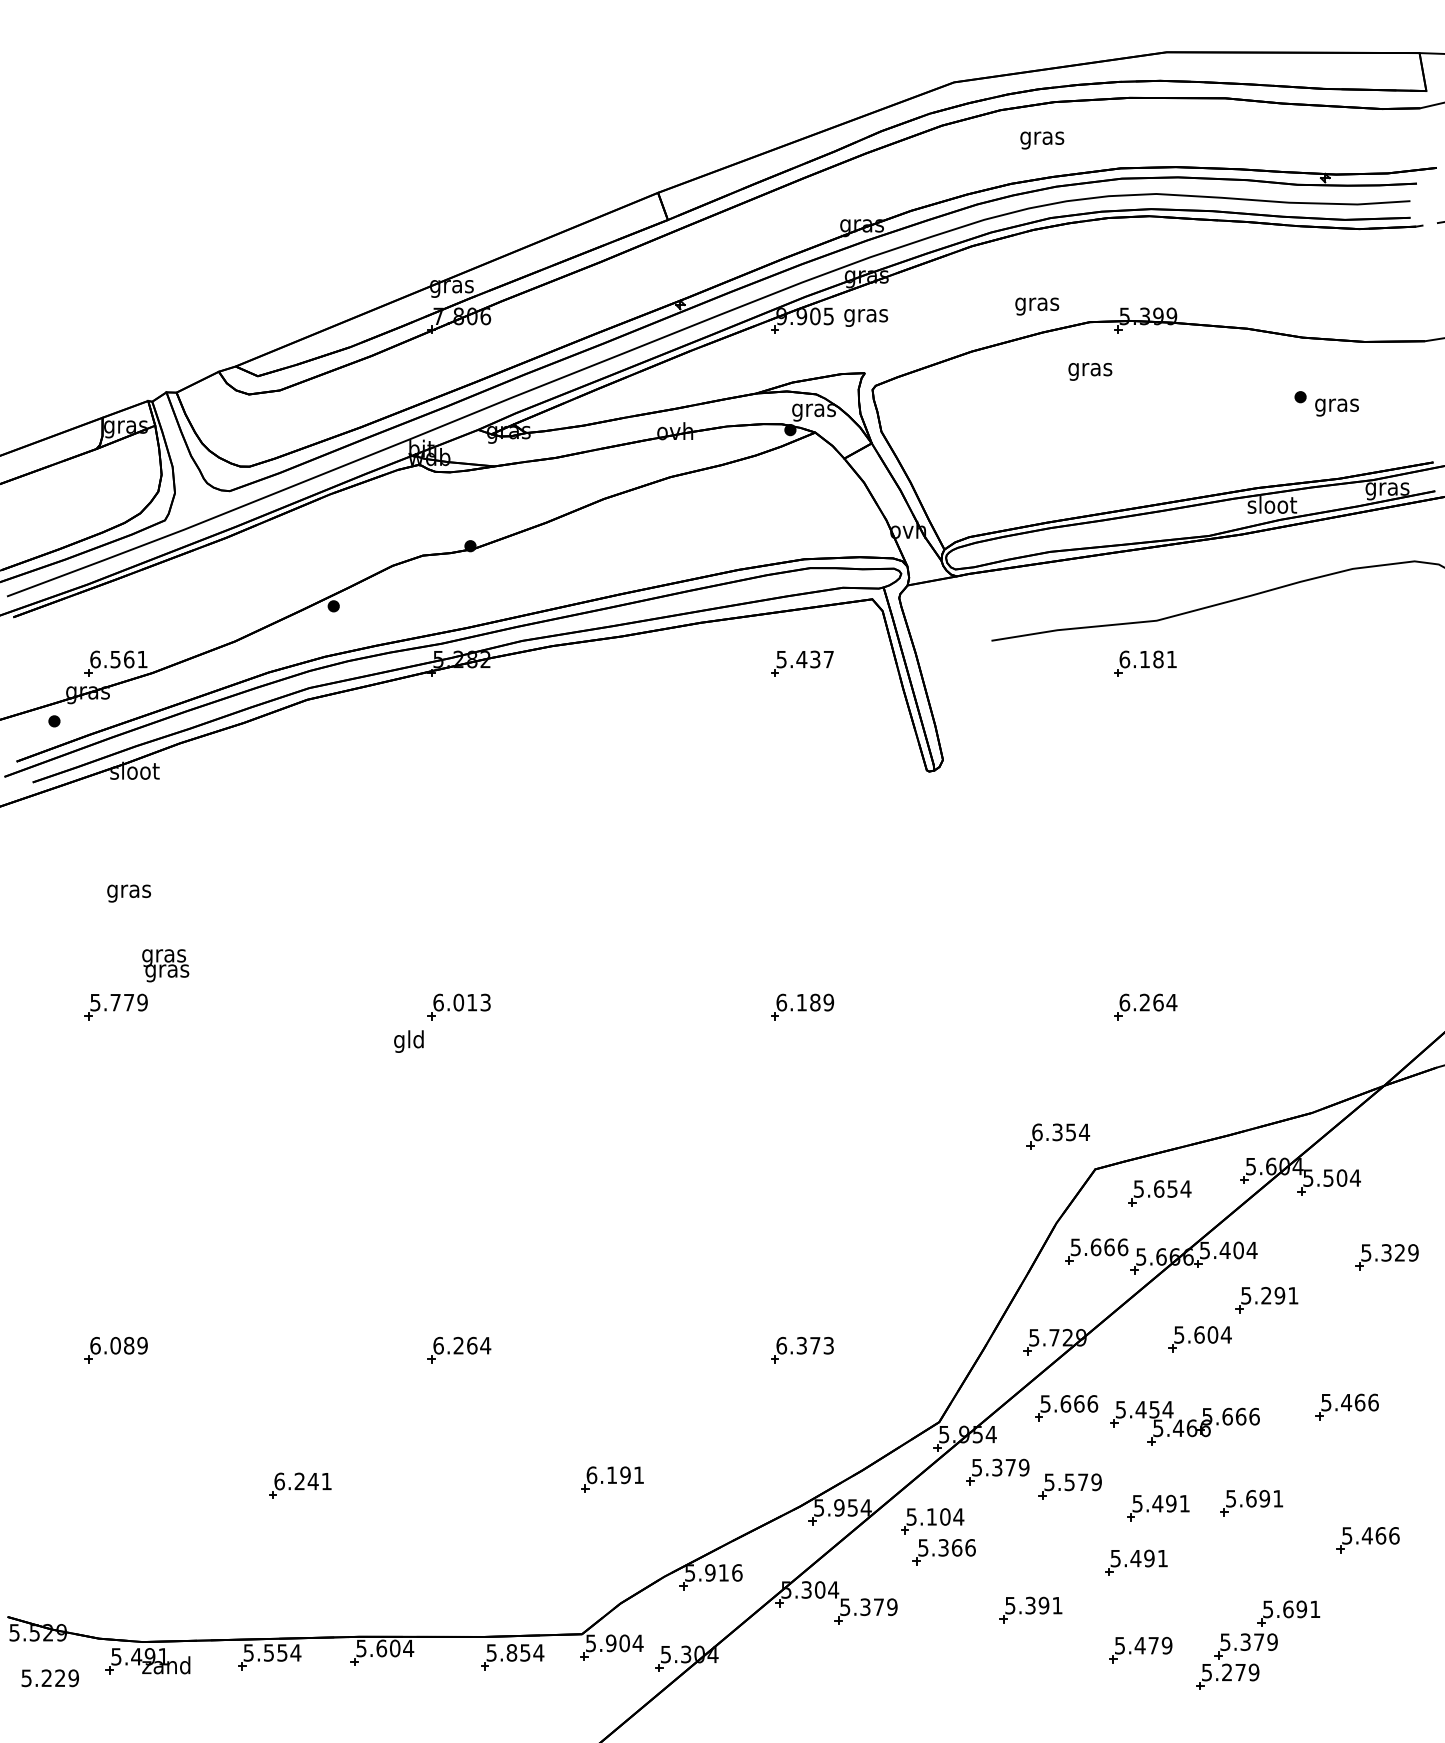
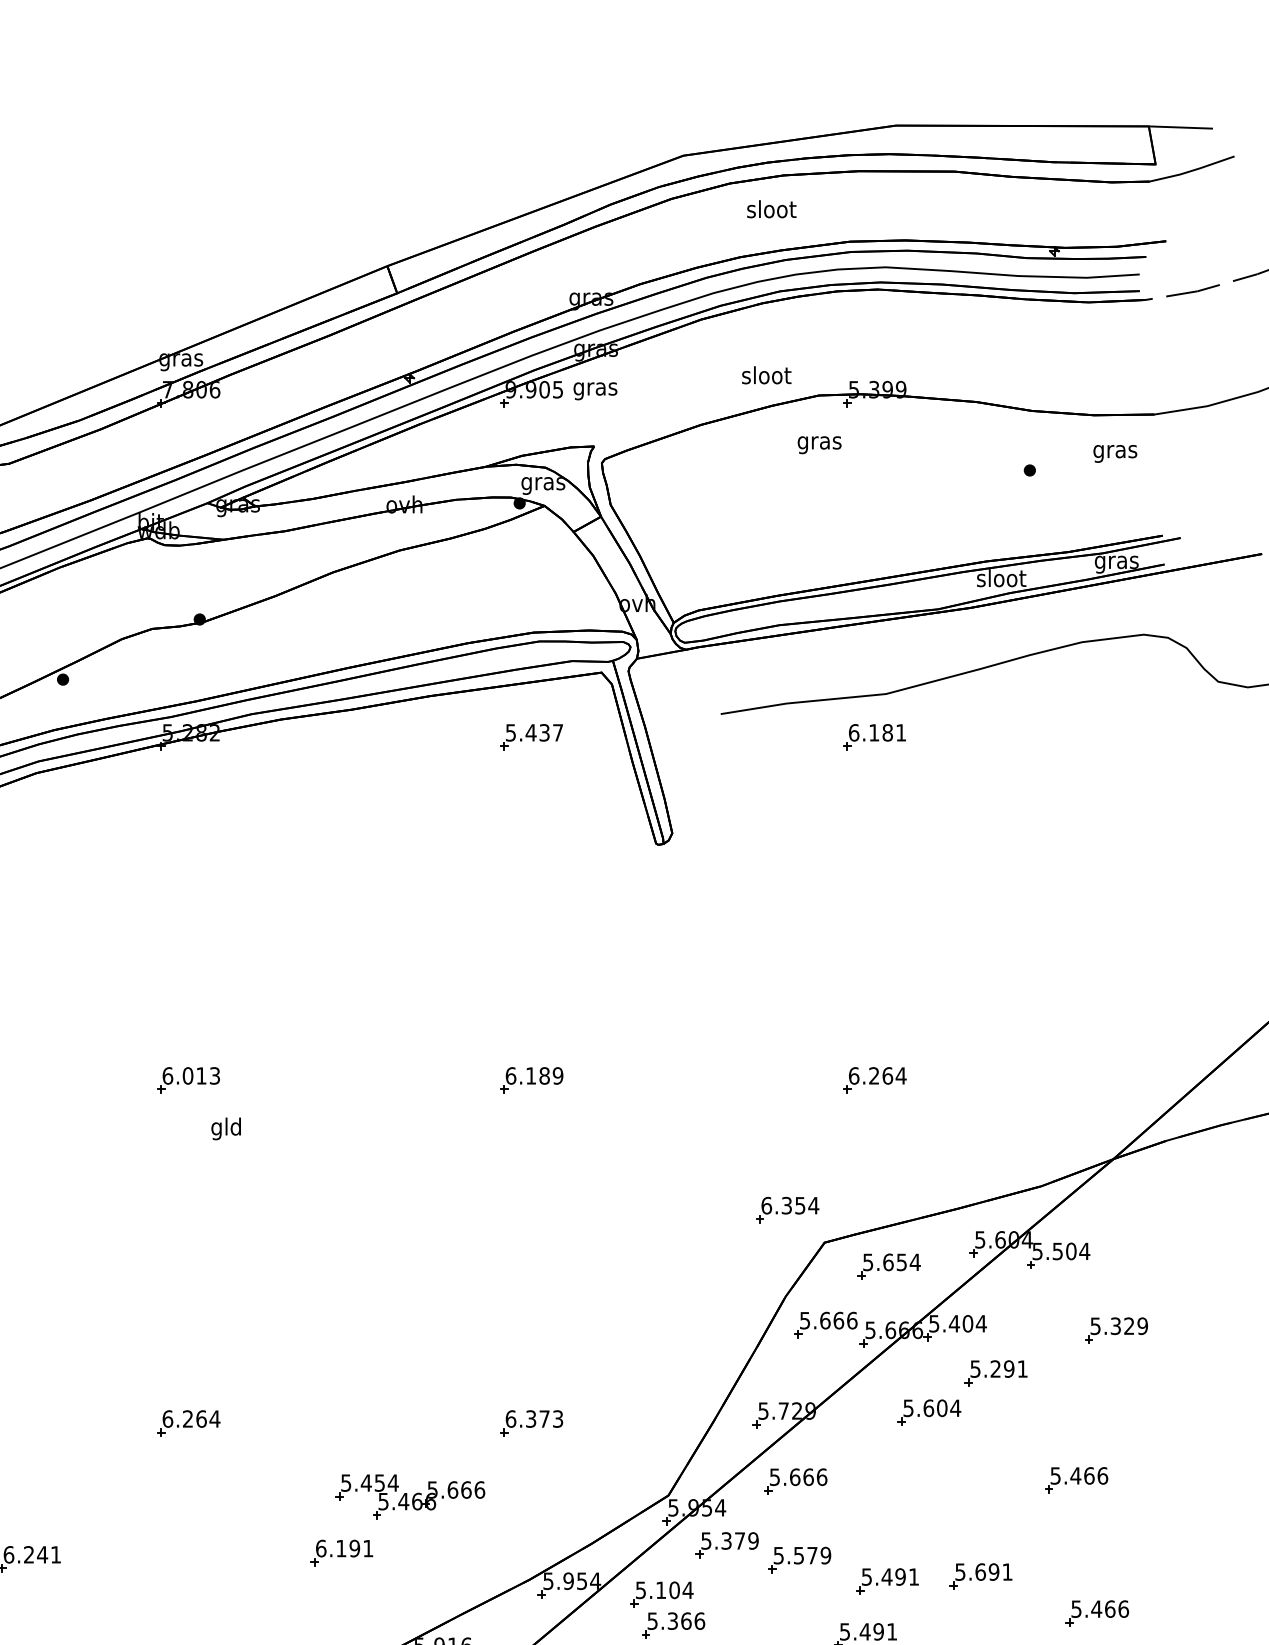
text: (1042, 137) -> (771, 210), gras -> sloot
text: (1037, 304) -> (766, 377), gras -> sloot
text: (1336, 407) -> (1114, 453), moved
text: (408, 1041) -> (225, 1128), moved
part: (1184, 1423) -> (409, 1496), moved

